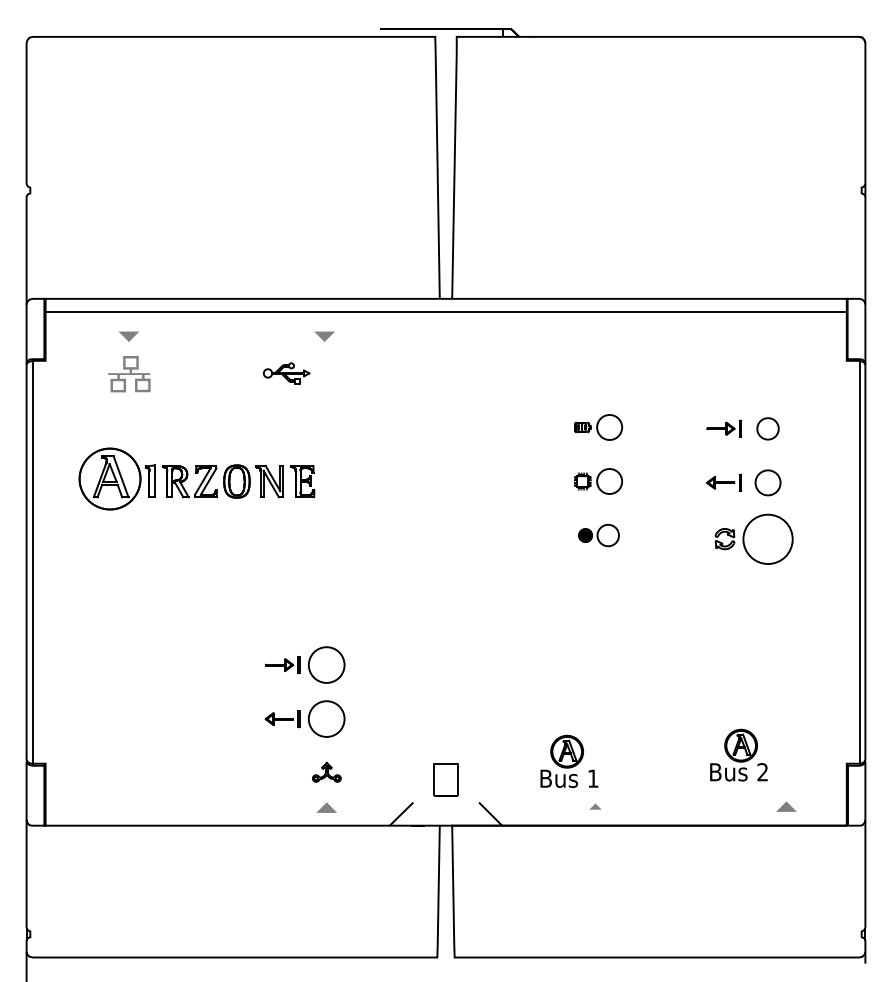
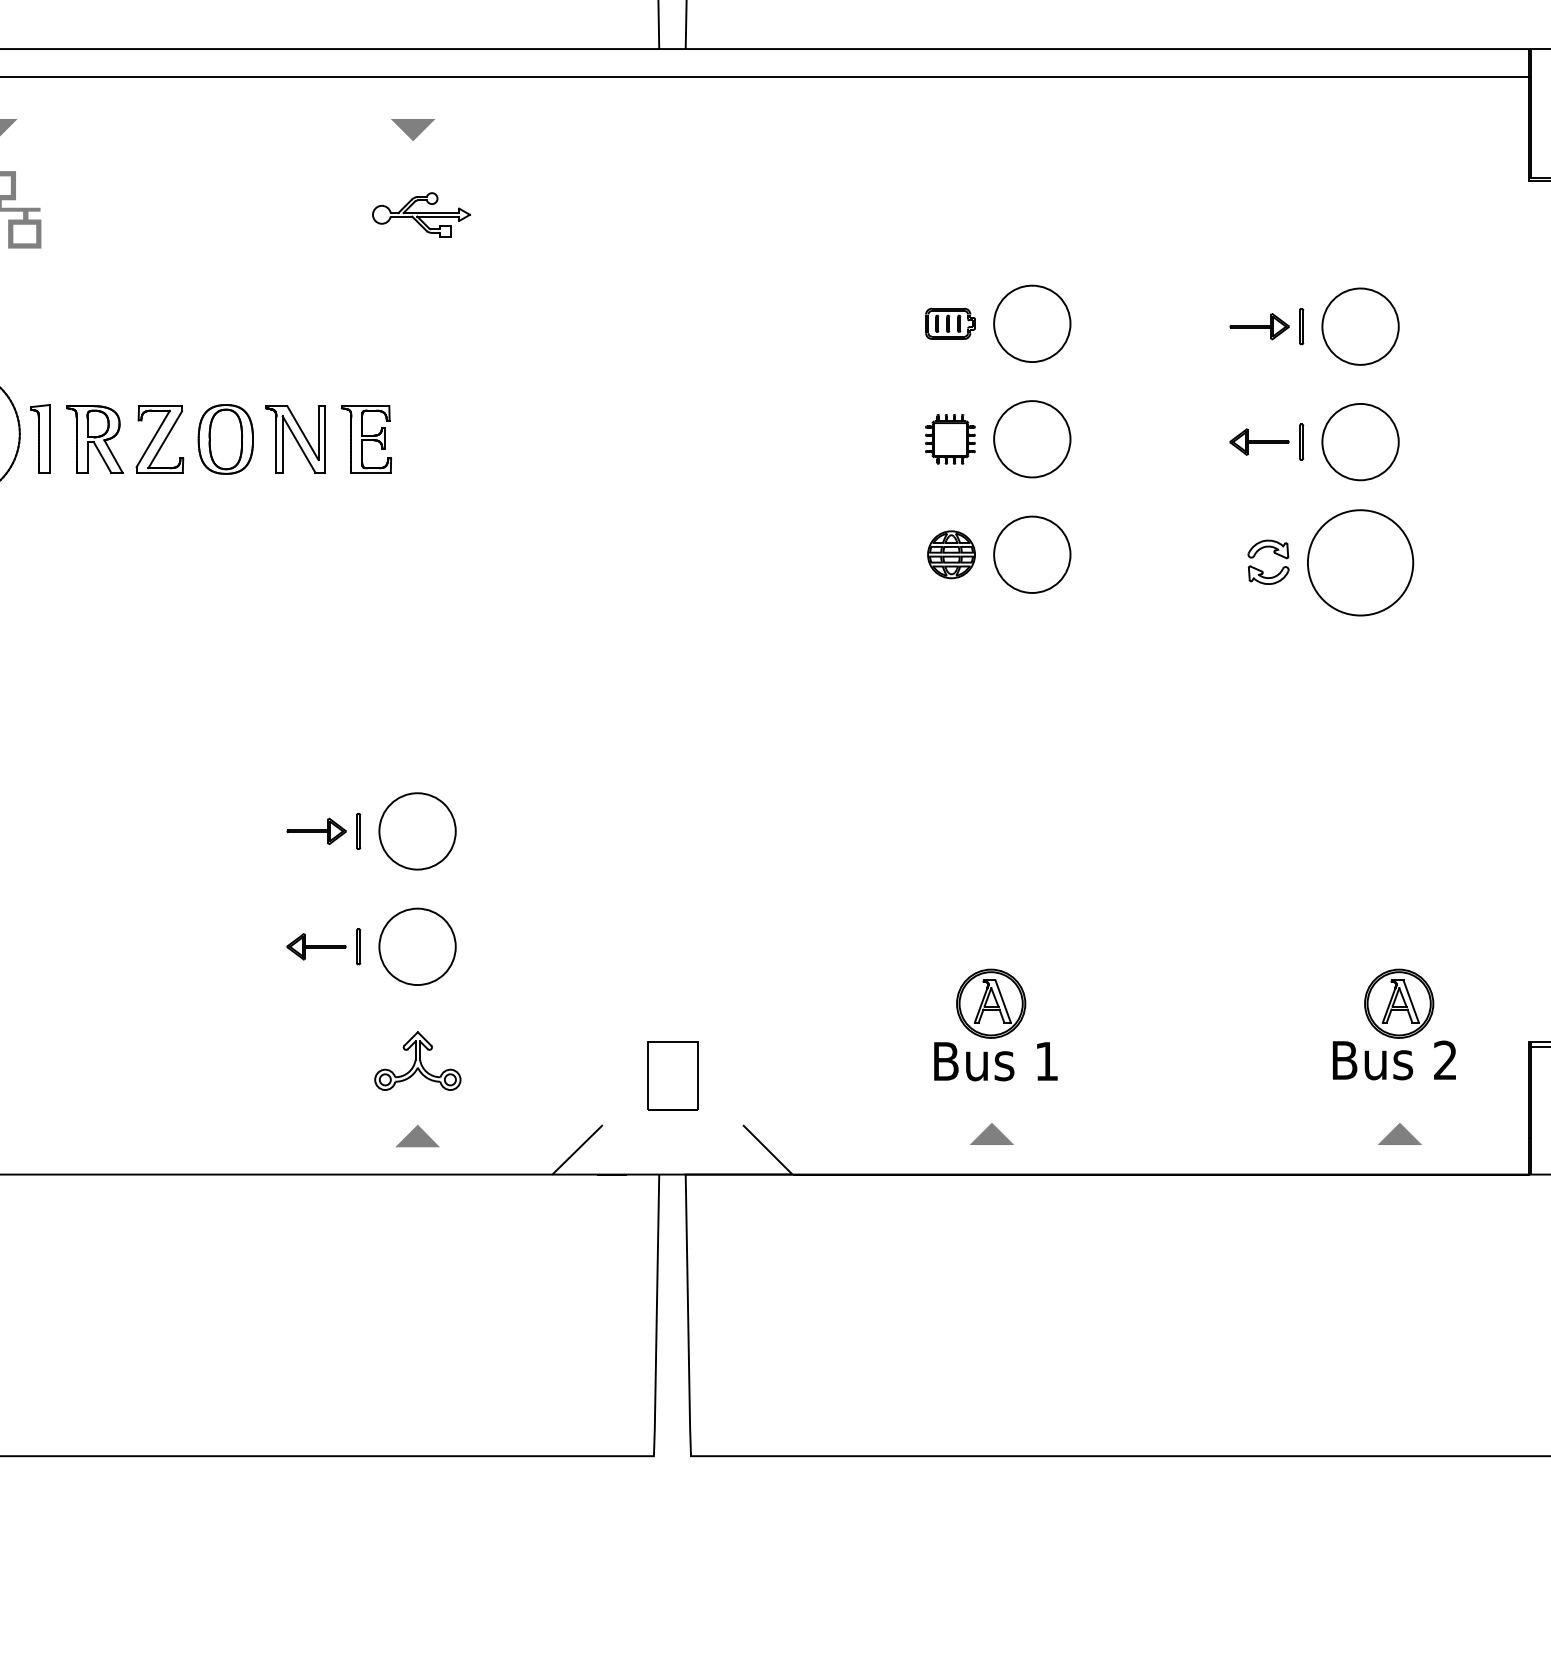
part: (286, 373) -> (421, 214), moved
part: (598, 427) -> (998, 323), size x1.43
part: (767, 428) -> (1359, 326), size x1.67
part: (598, 481) -> (998, 439), size x1.43
part: (767, 482) -> (1359, 441), size x1.43
part: (598, 535) -> (998, 554), size x1.67
part: (738, 754) -> (1393, 1022), moved
part: (569, 760) -> (996, 1022), moved
part: (326, 771) -> (417, 1058), size x1.43
part: (595, 806) -> (991, 1133), size x1.67

